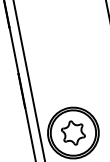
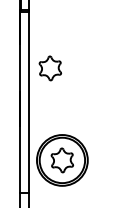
part: (43, 45) -> (49, 68), added

